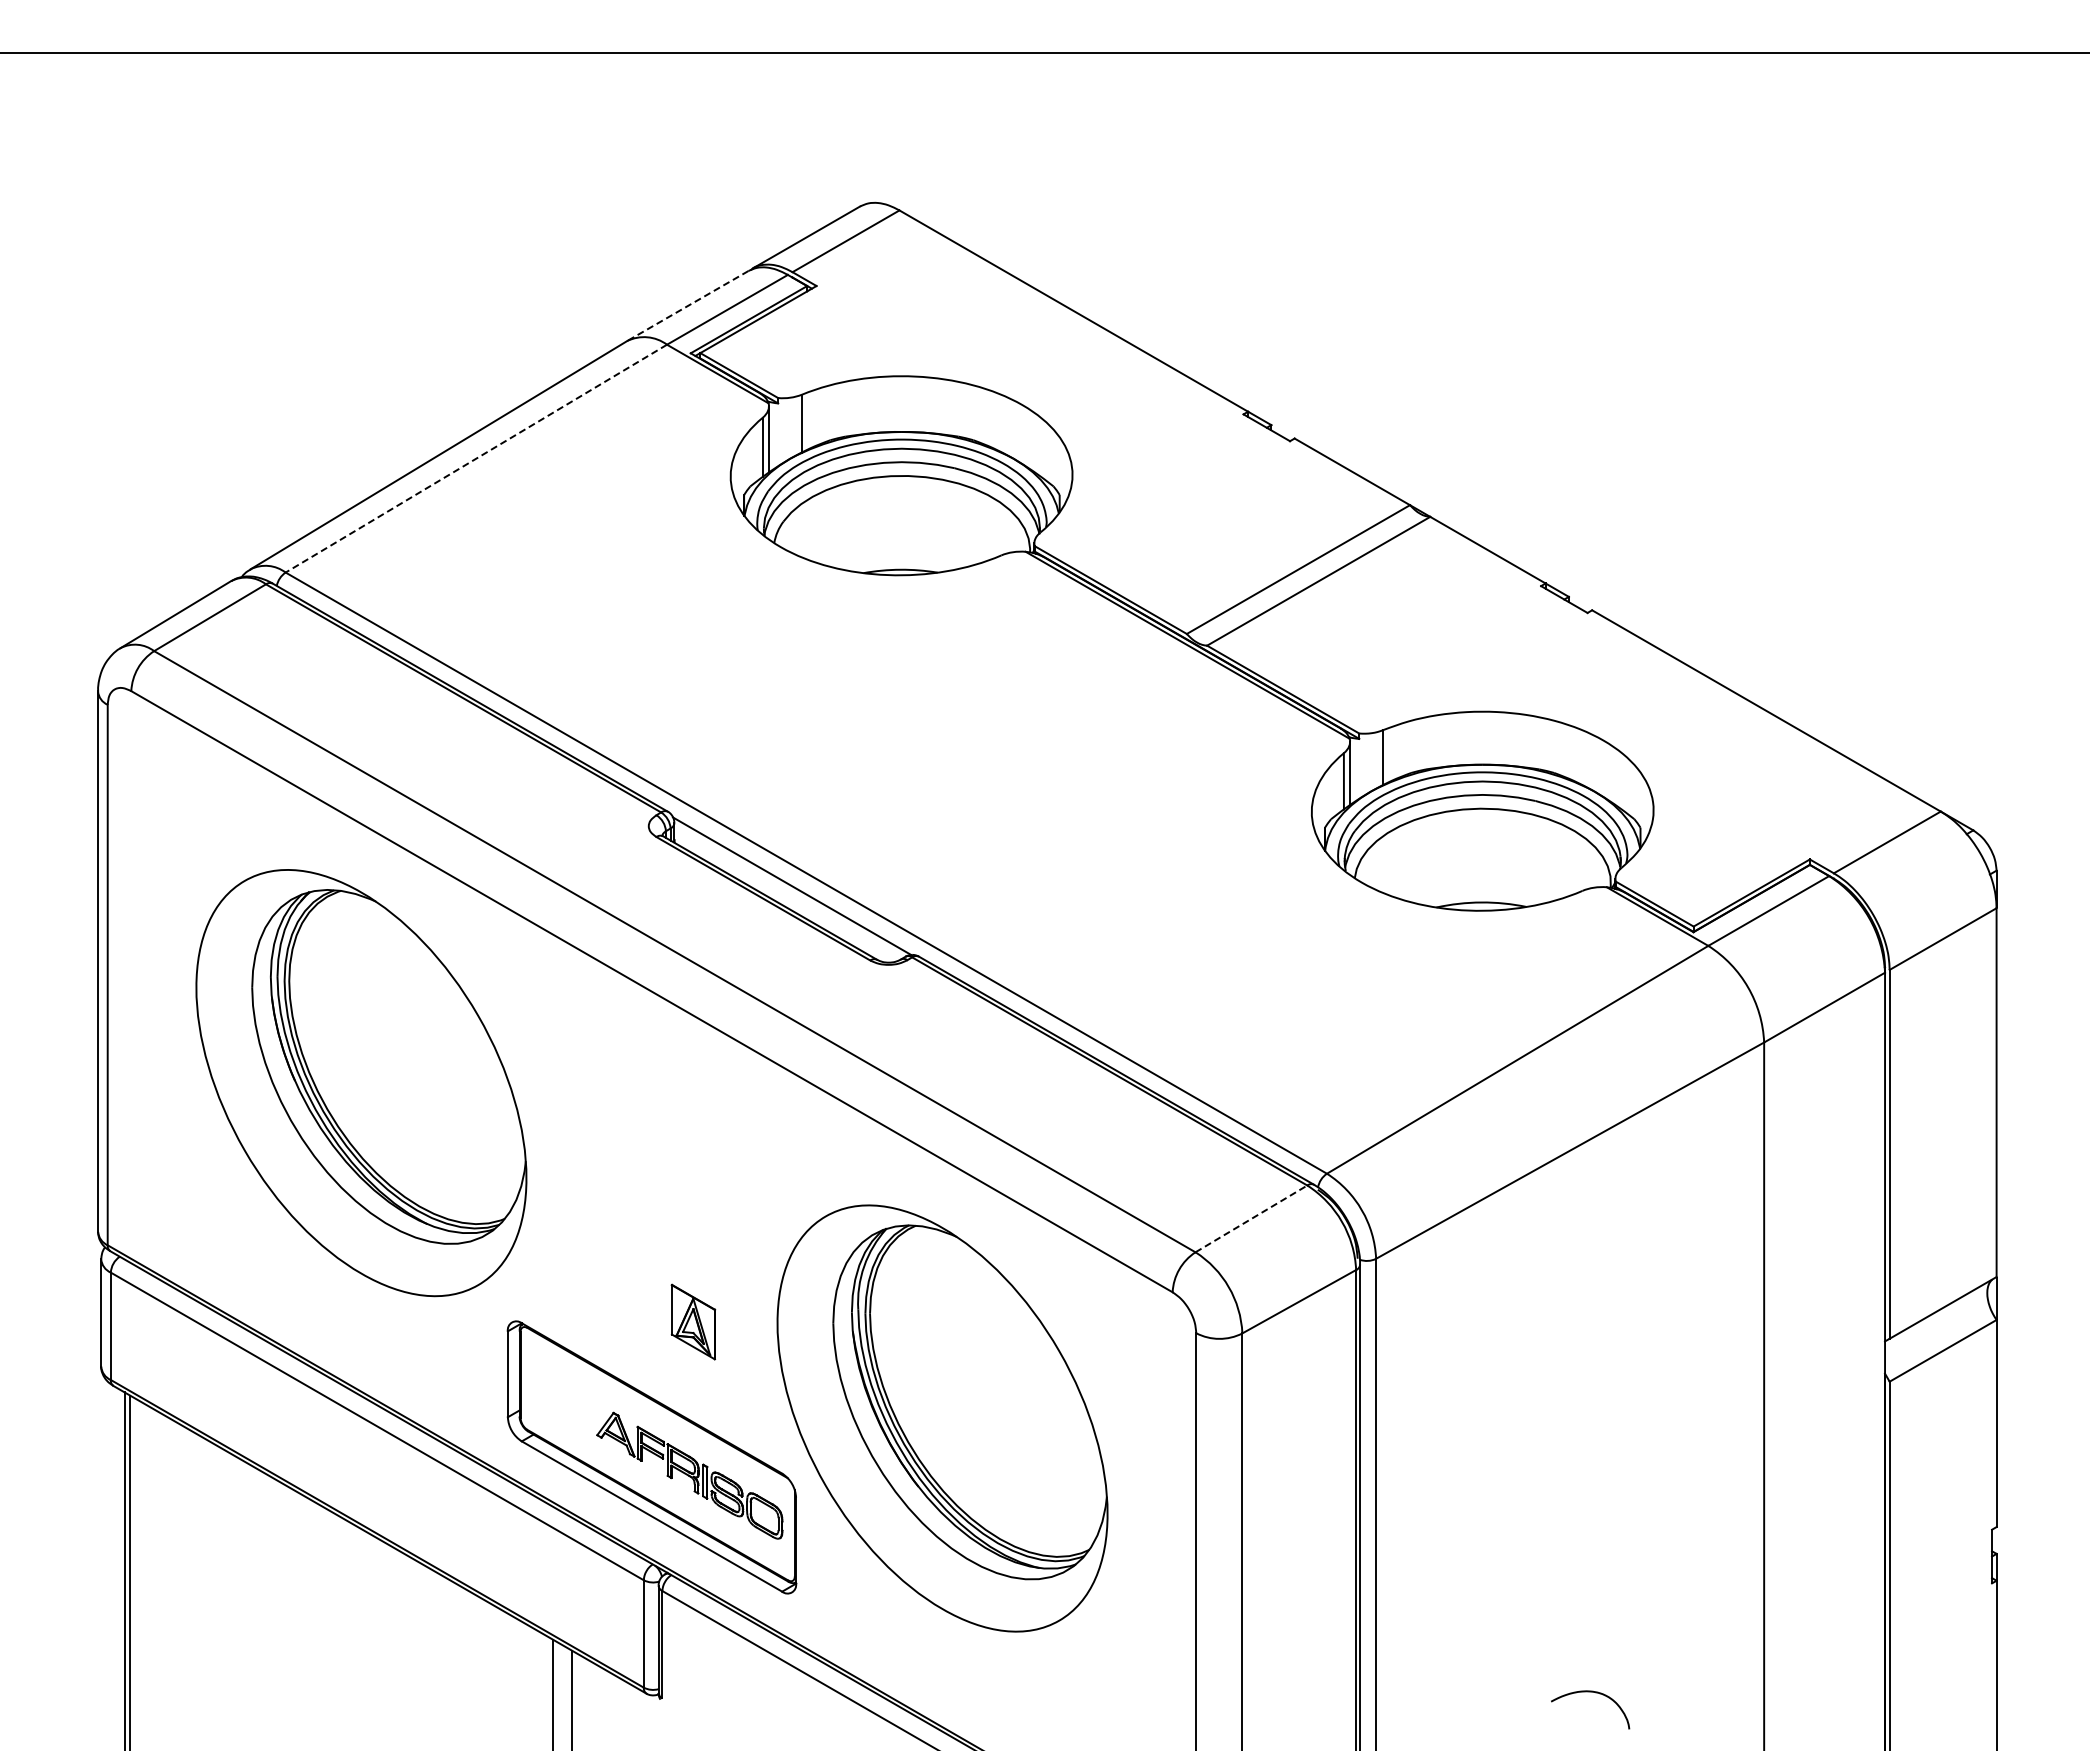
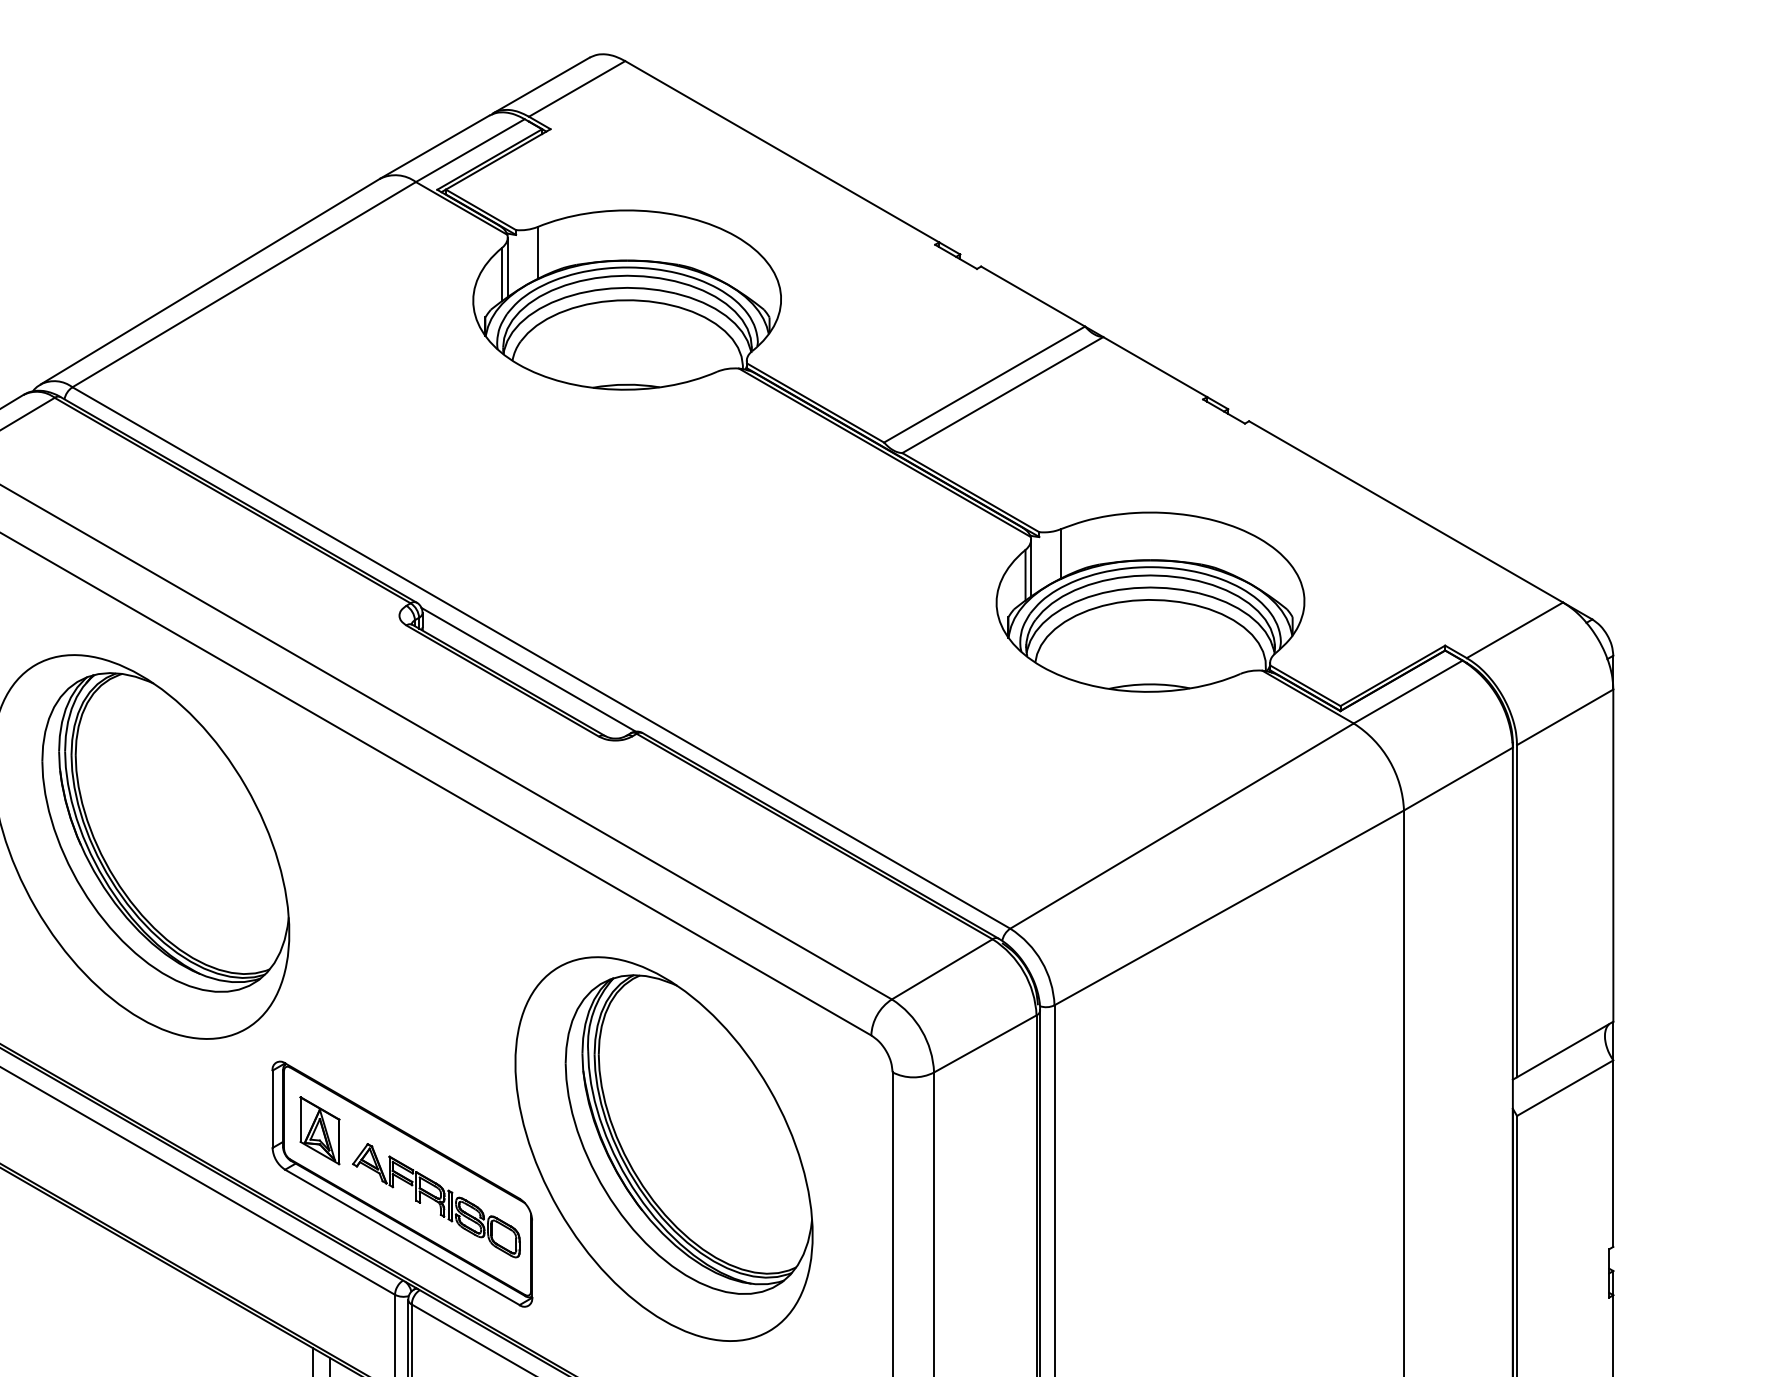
line: (688, 305) -> (435, 146), dashed -> solid
line: (475, 458) -> (243, 284), dashed -> solid
line: (1251, 1218) -> (942, 968), dashed -> solid
part: (693, 1321) -> (319, 1130), moved

